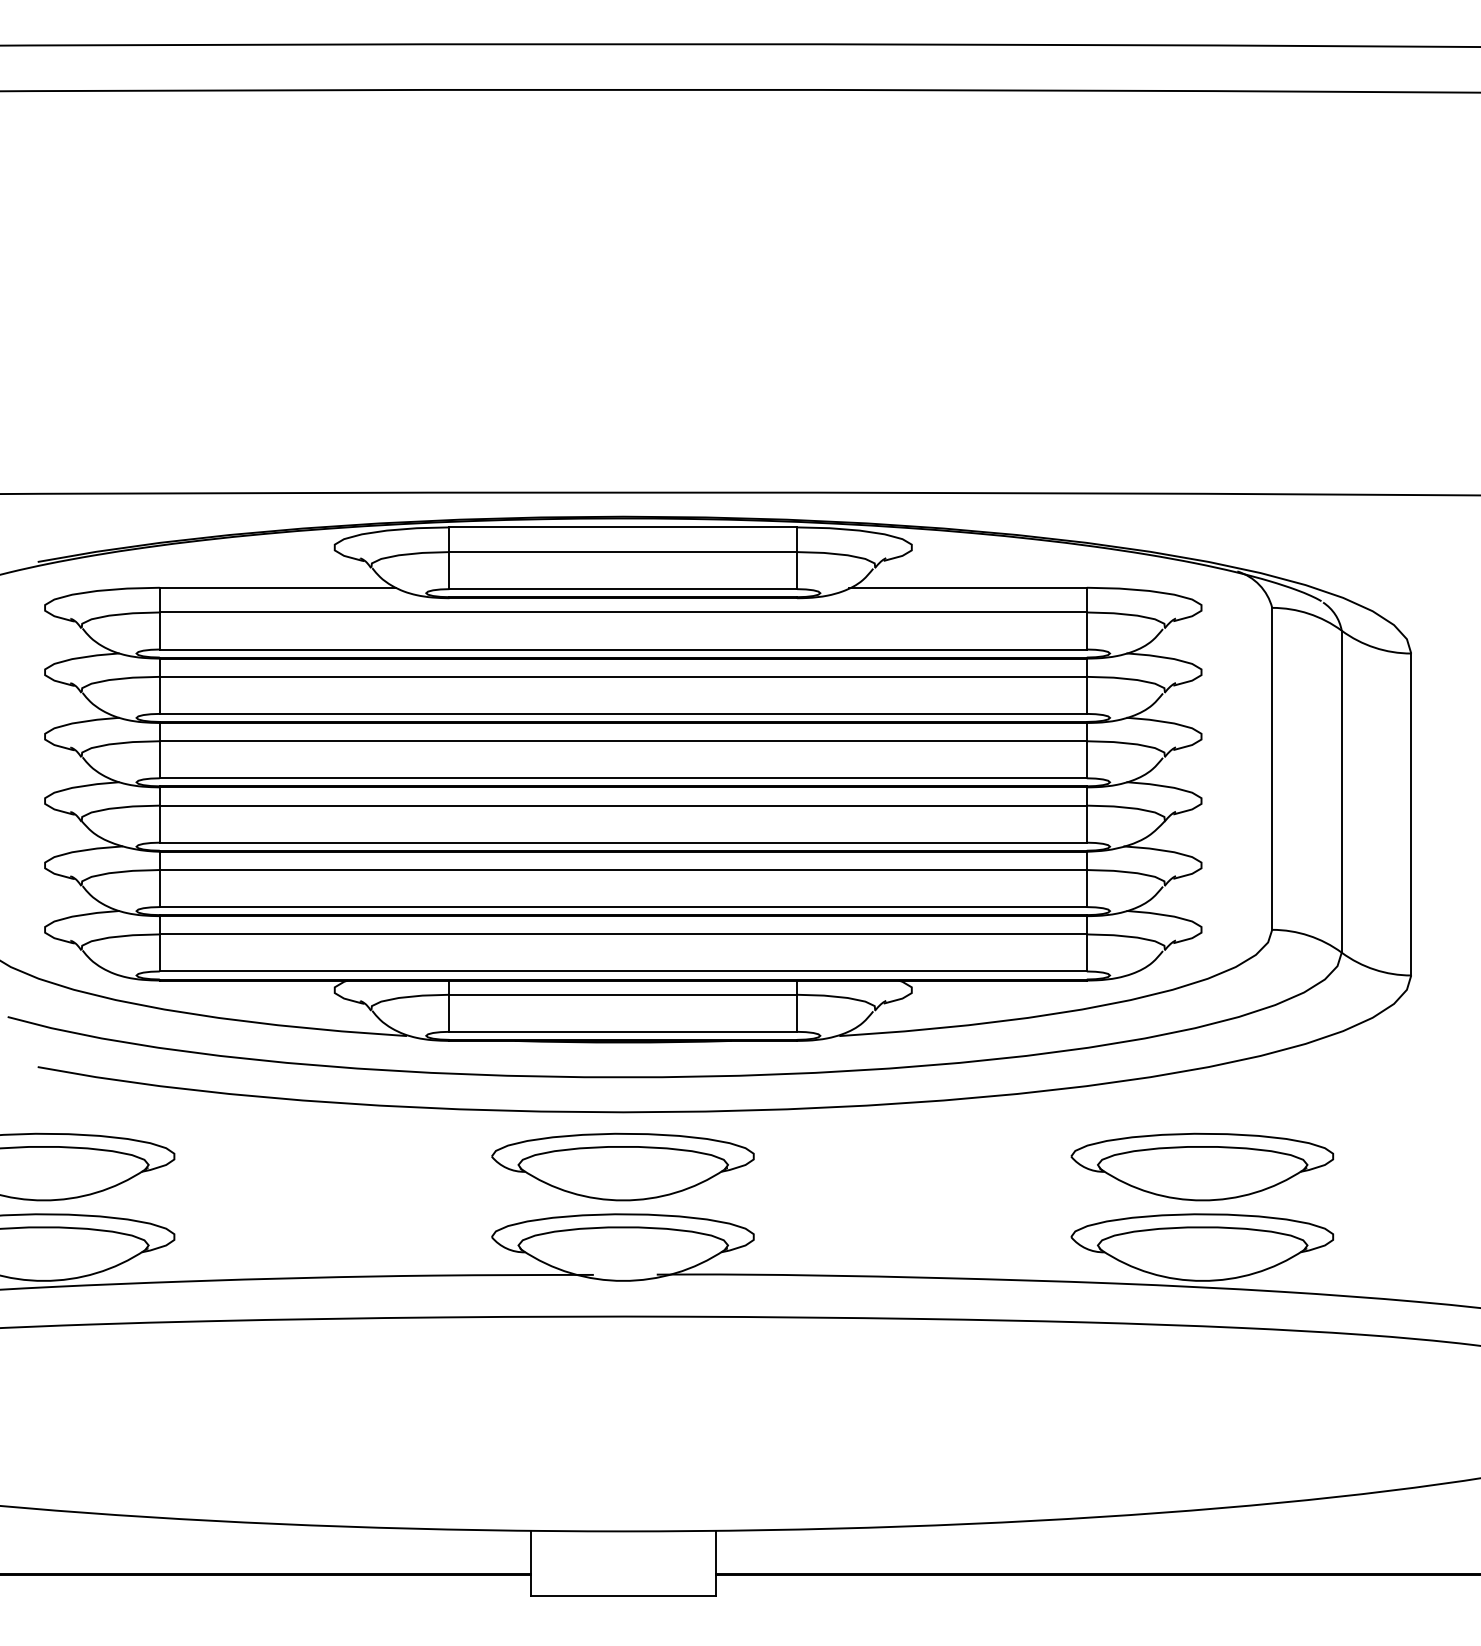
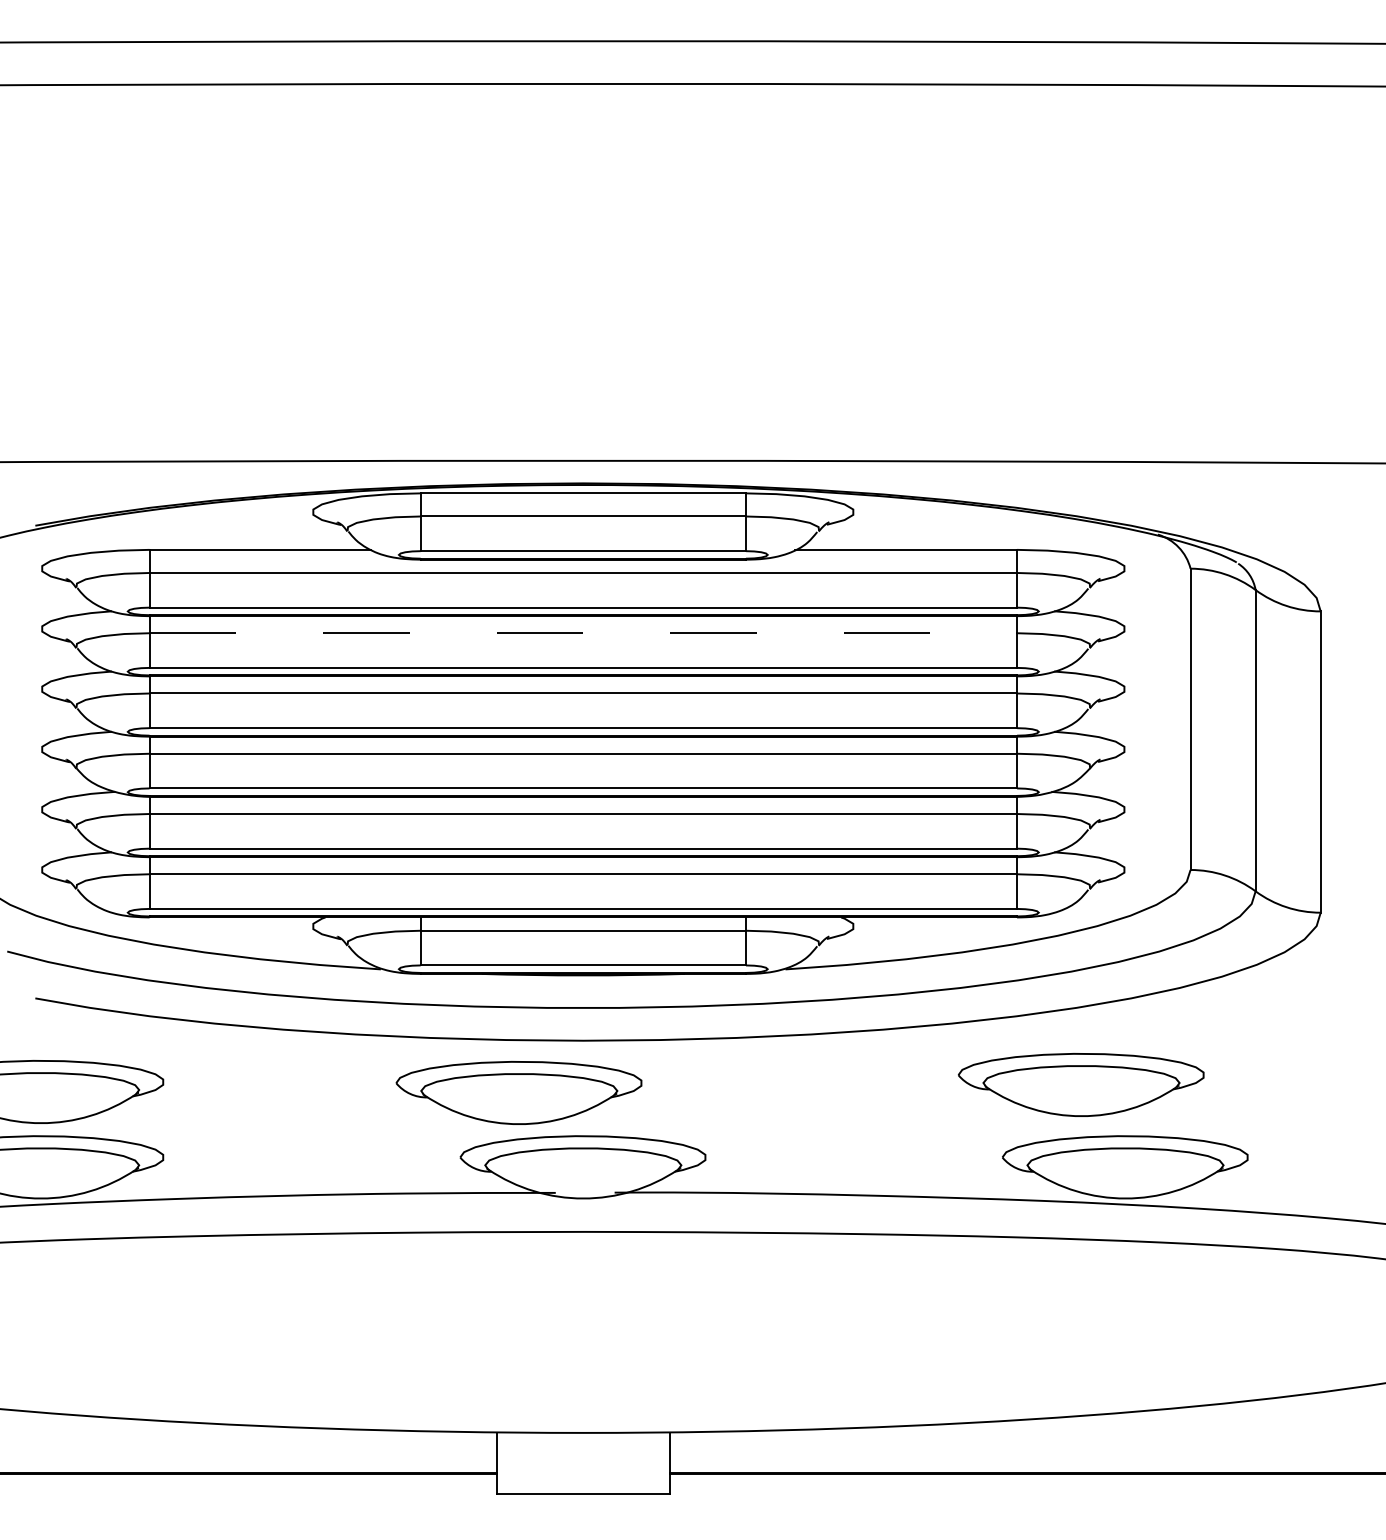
line: (623, 677) -> (583, 633), solid -> dashed
part: (622, 1166) -> (518, 1092), moved
part: (1202, 1166) -> (1081, 1084), moved

